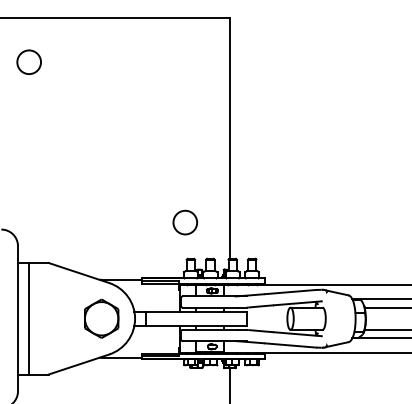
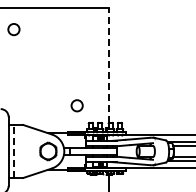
line: (230, 137) -> (109, 65), solid -> dashed
circle: (183, 221) -> (76, 105), moved
line: (28, 318) -> (13, 151), solid -> dashed

